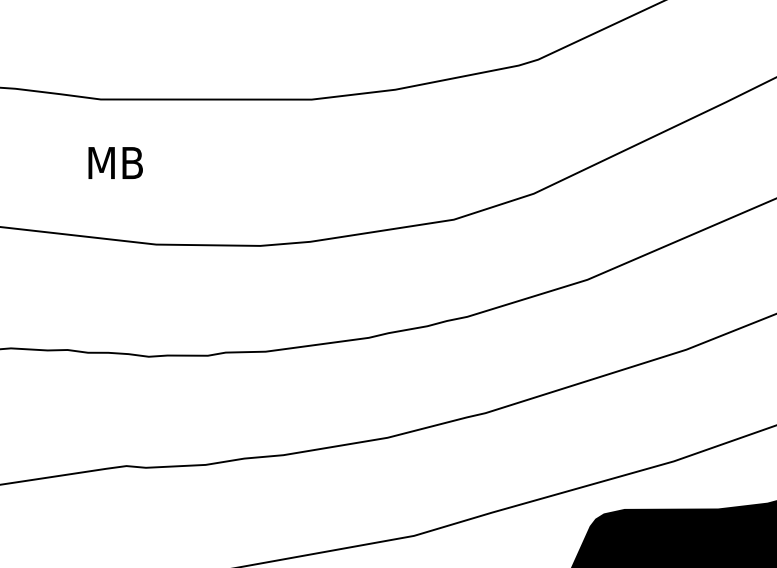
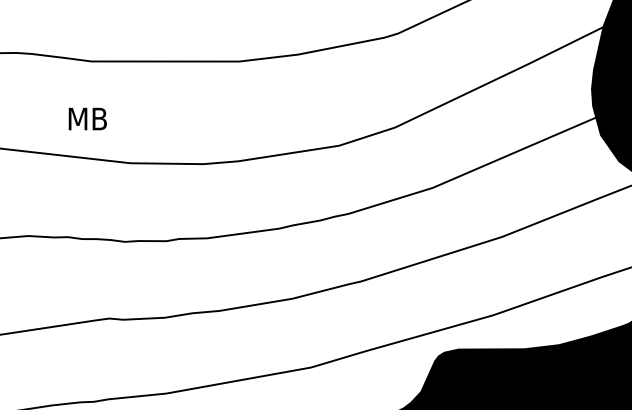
text: (115, 162) -> (87, 118), moved

